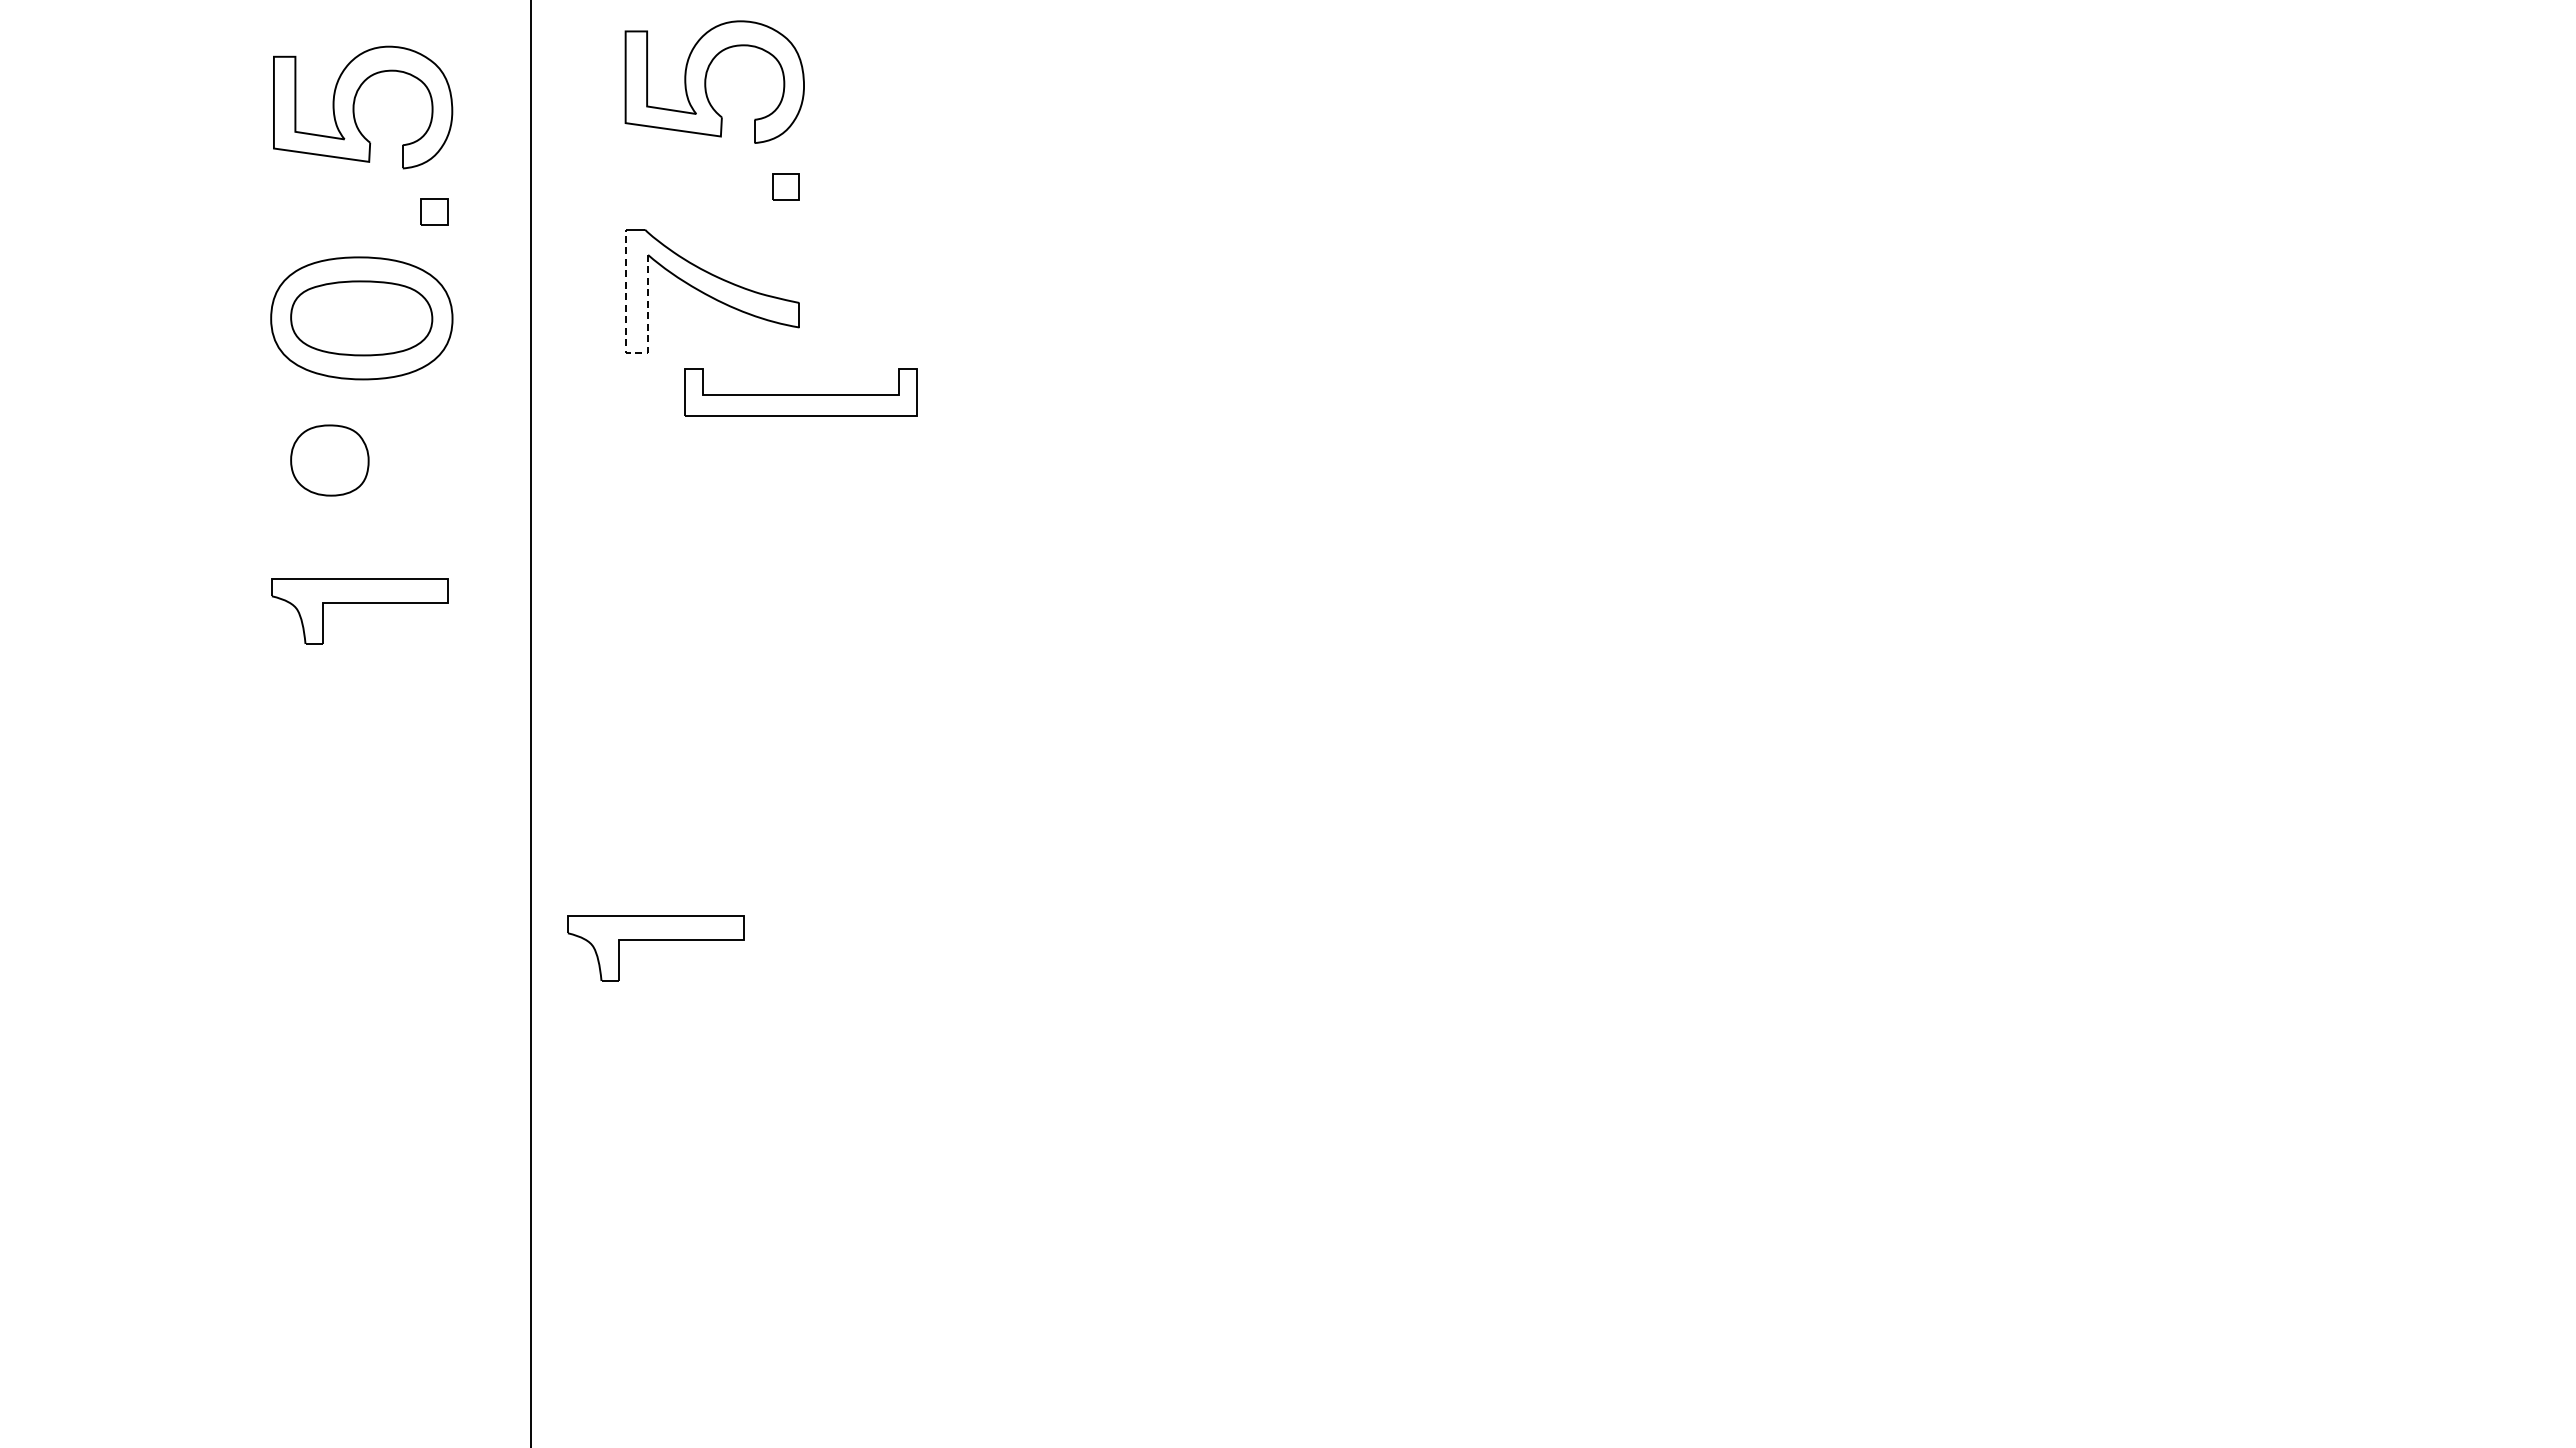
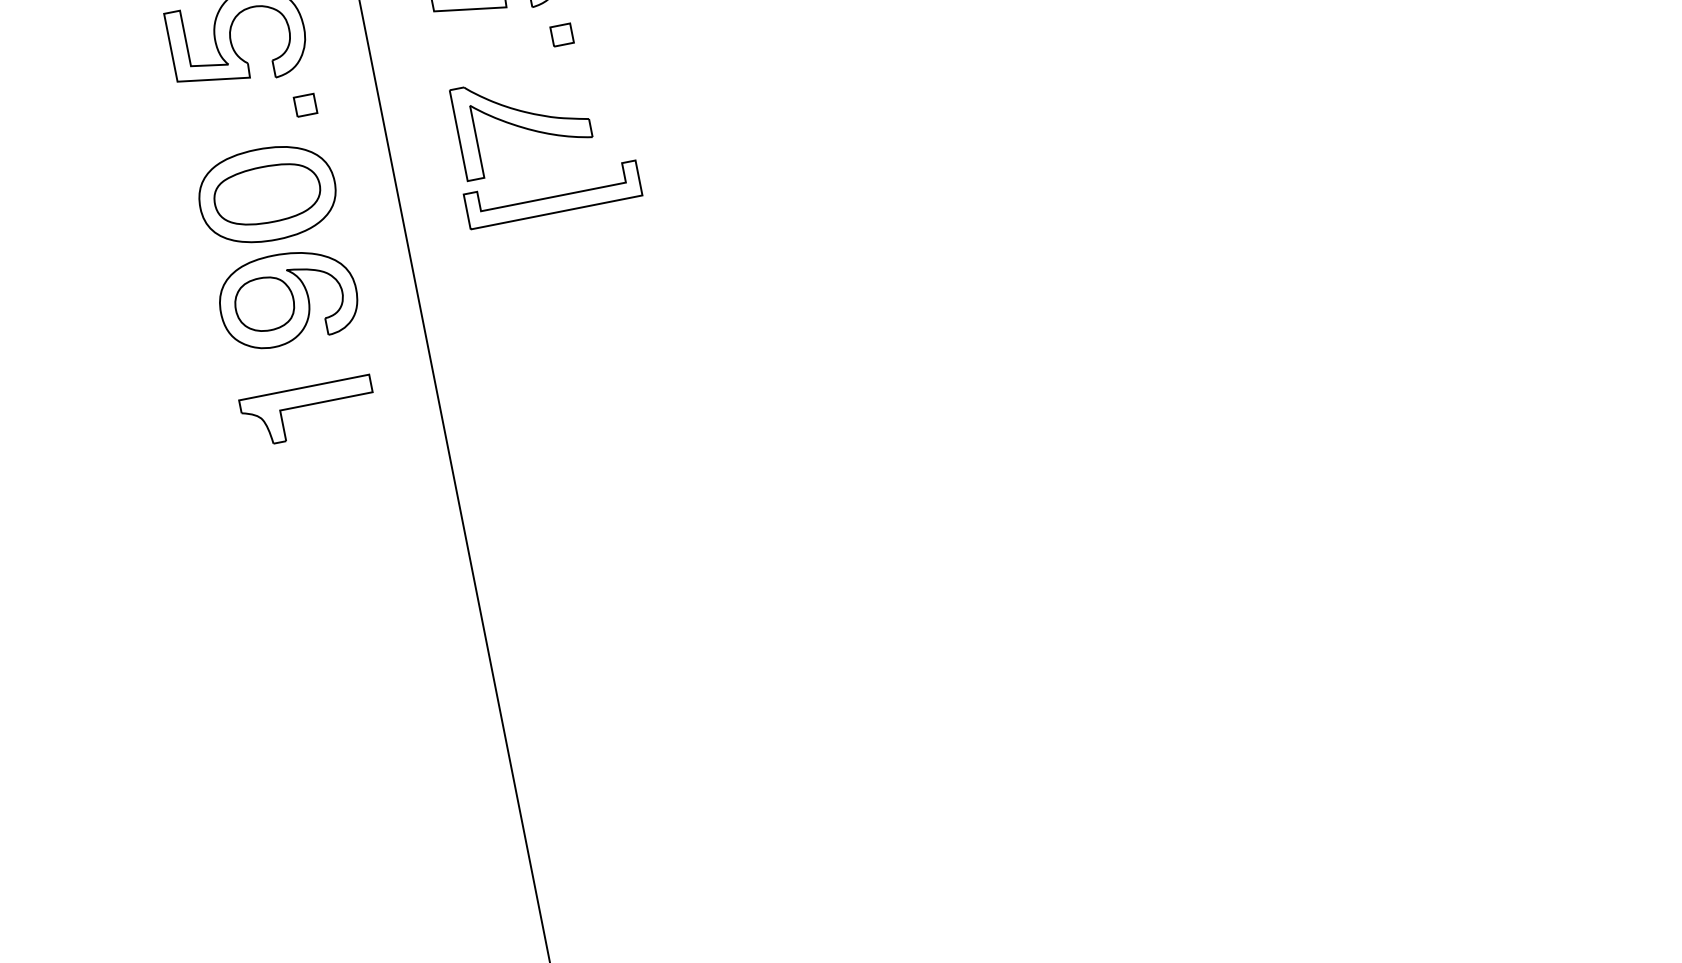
line: (625, 352) -> (467, 181), dashed -> solid
part: (800, 392) -> (552, 195), moved
part: (361, 458) -> (287, 298), added
part: (655, 940) -> (575, 611), removed

